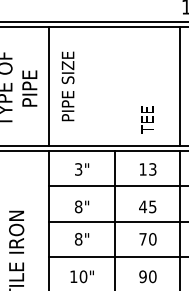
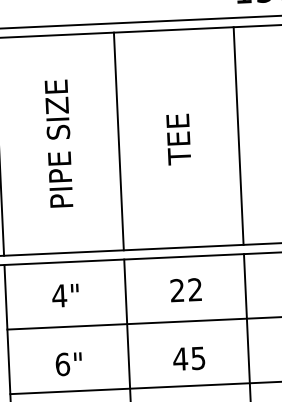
text: (67, 86) -> (57, 143), moved
line: (114, 86) -> (118, 141), added
text: (147, 119) -> (178, 138), moved
text: (78, 169) -> (59, 296), 3" -> 4"
text: (147, 169) -> (185, 290), 13 -> 22
text: (78, 206) -> (62, 363), 8" -> 6"

